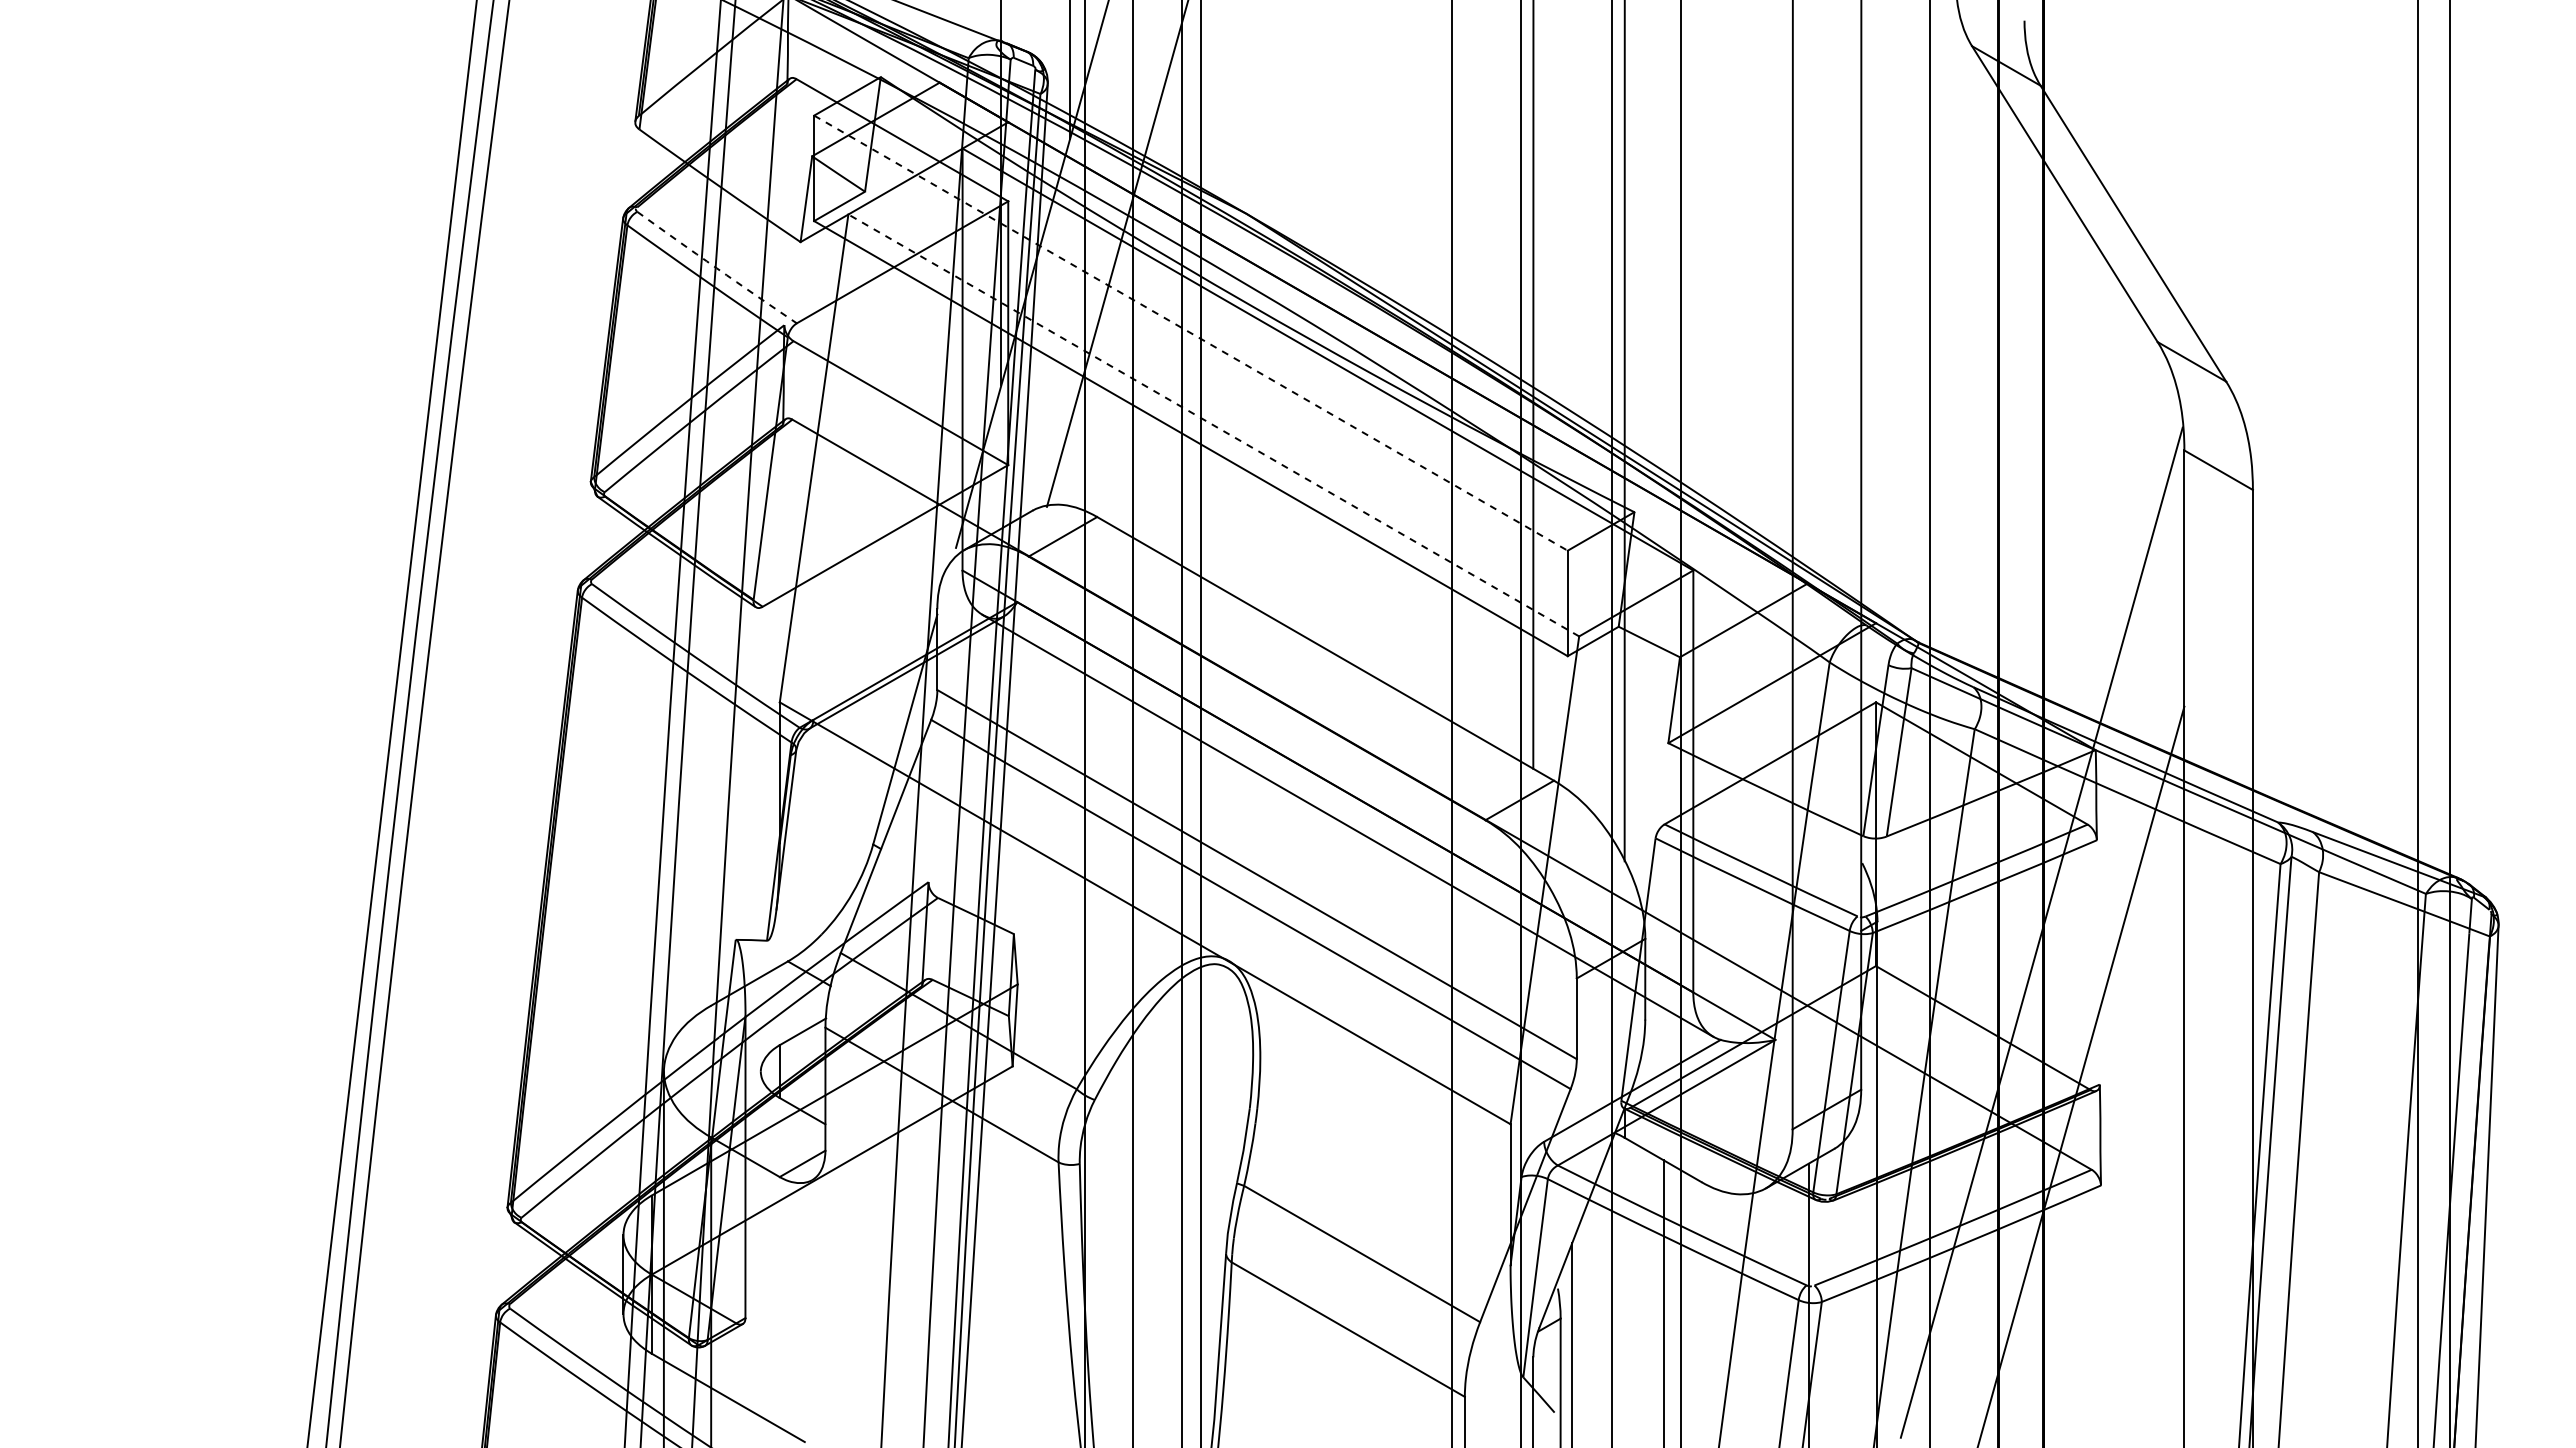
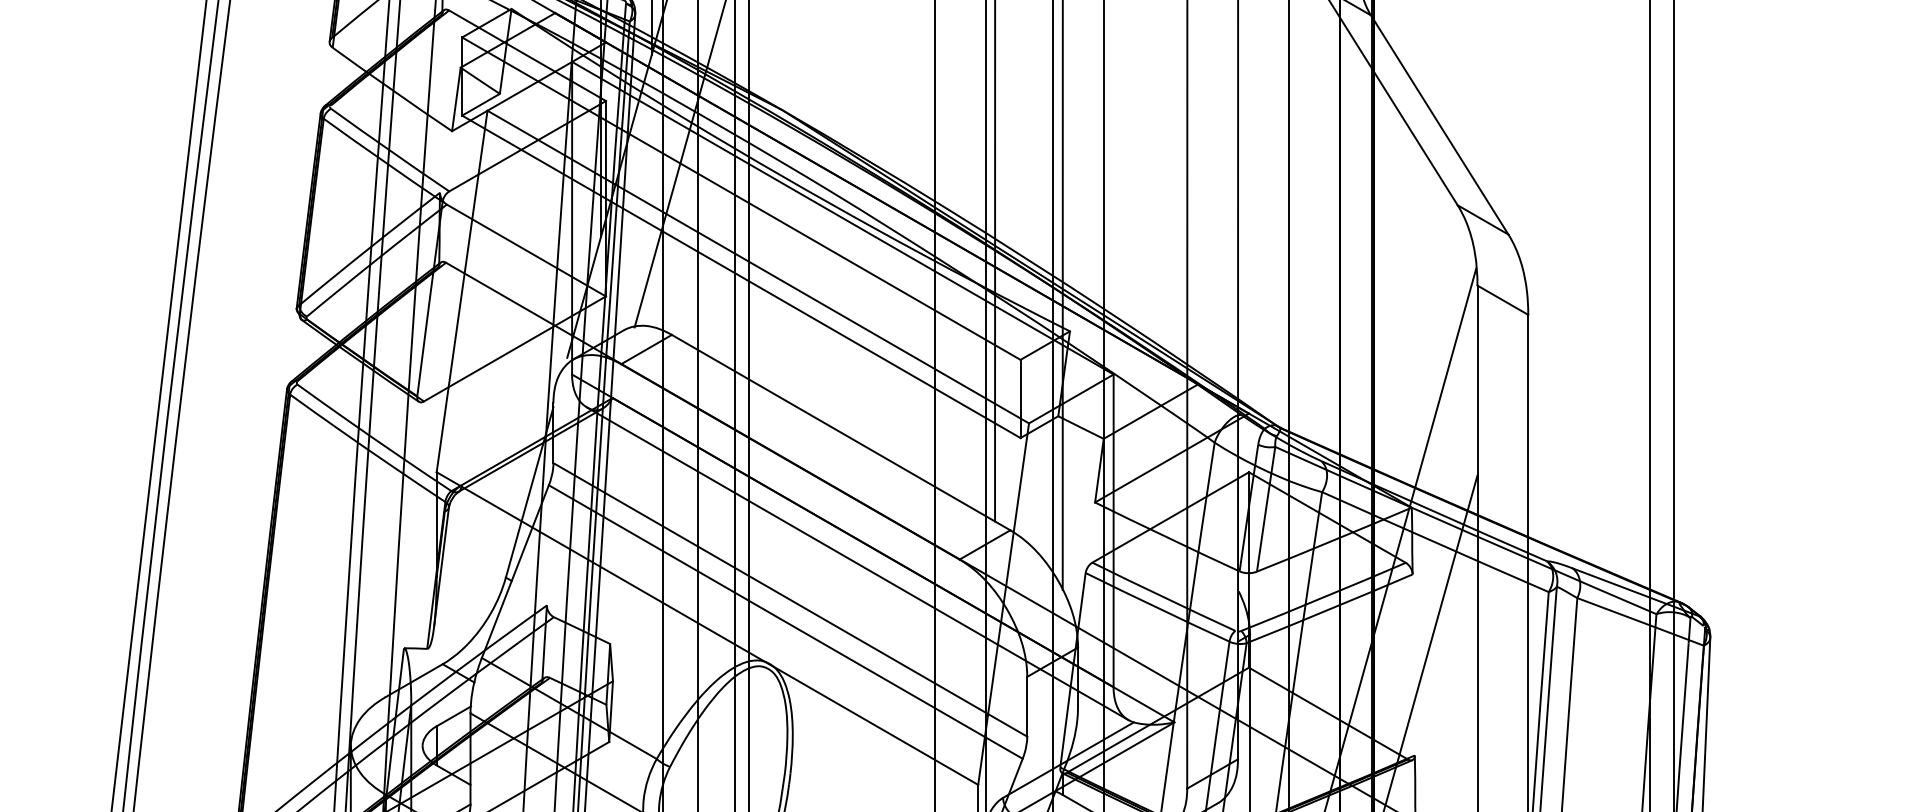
arc: (716, 268) -> (389, 150), dashed -> solid
line: (1191, 333) -> (741, 198), dashed -> solid
line: (1213, 425) -> (758, 267), dashed -> solid

